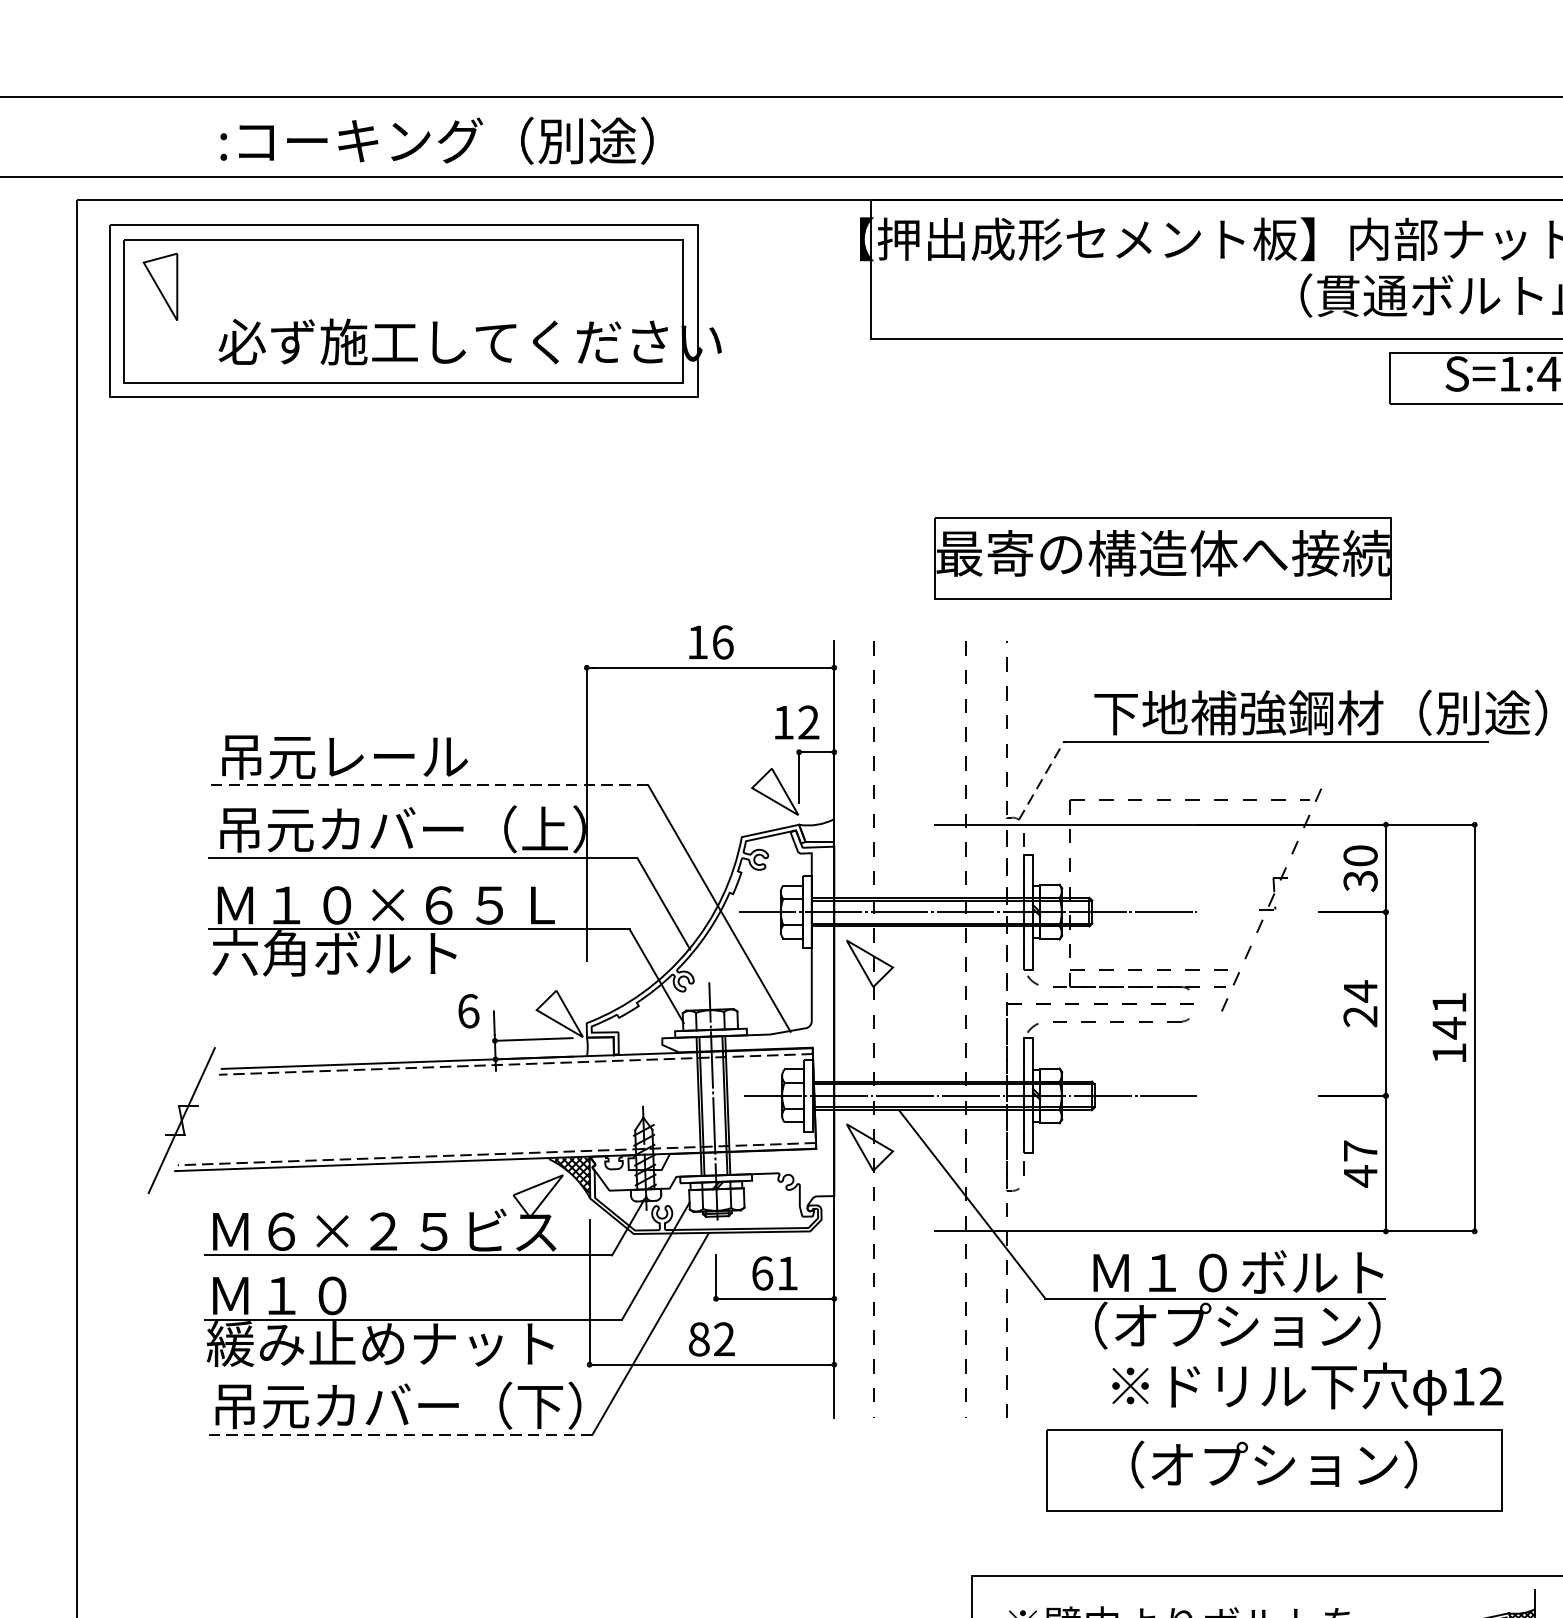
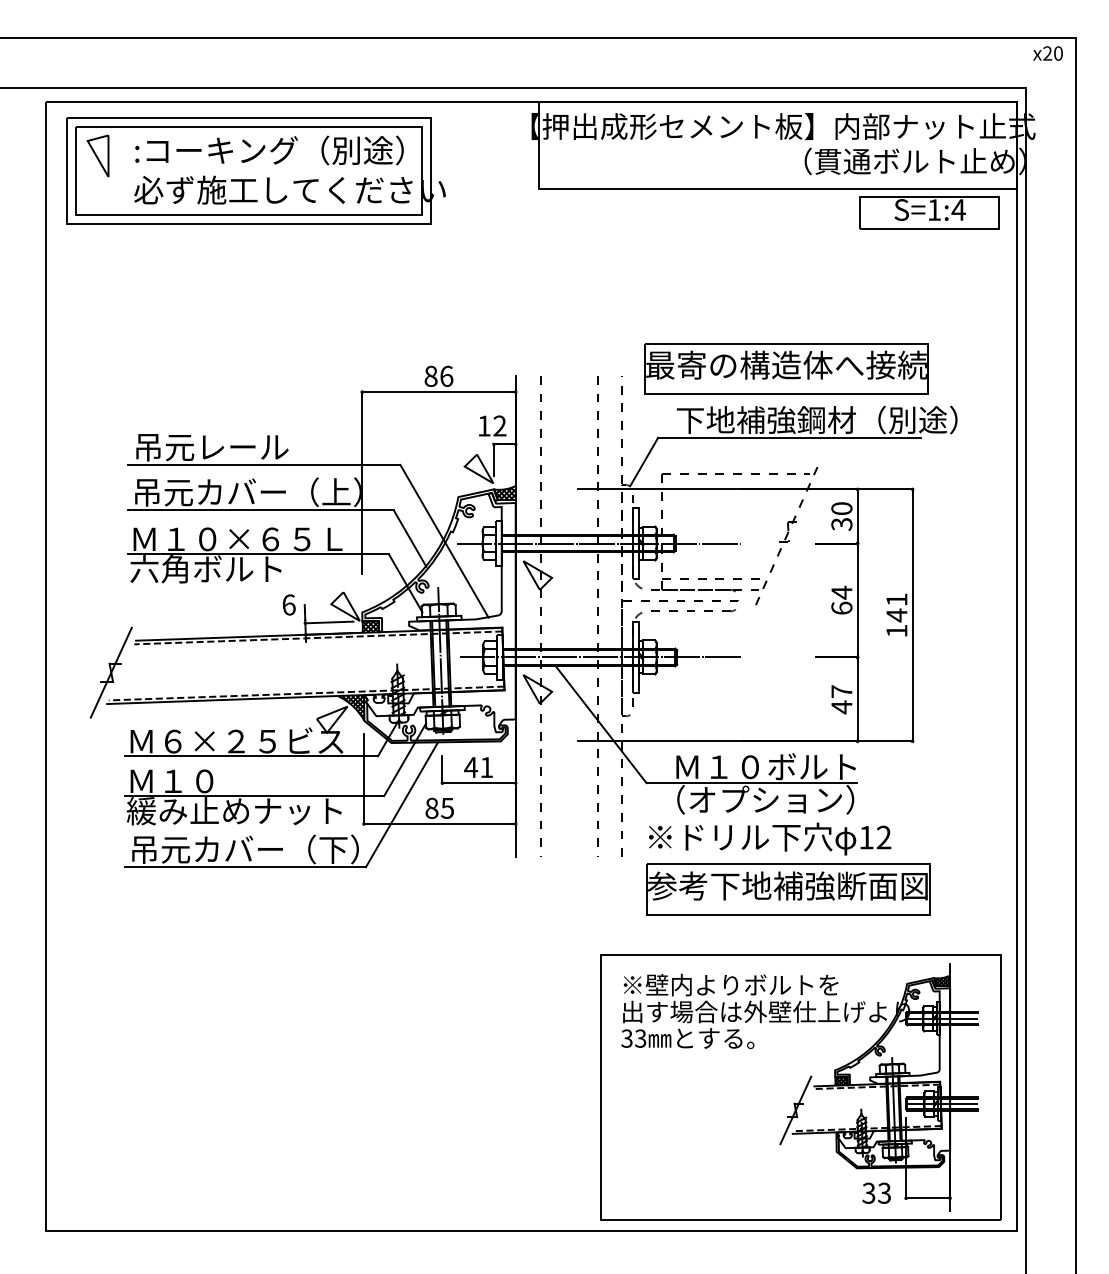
text: (437, 140) -> (269, 150), moved
part: (1163, 558) -> (786, 368), moved
text: (696, 640) -> (430, 375), 16 -> 86
line: (1042, 781) -> (644, 462), dashed -> solid
line: (427, 784) -> (263, 464), dashed -> solid
hatch: (816, 831) -> (504, 493), added
text: (1359, 1015) -> (841, 607), 24 -> 64
hatch: (600, 1045) -> (370, 626), added
text: (762, 1273) -> (471, 767), 61 -> 41
text: (724, 1338) -> (447, 807), 82 -> 85
text: (1308, 1388) -> (770, 838), moved
line: (398, 1434) -> (245, 867), dashed -> solid
text: (1272, 1463) -> (787, 885), （オプション） -> 参考下地補強断面図

